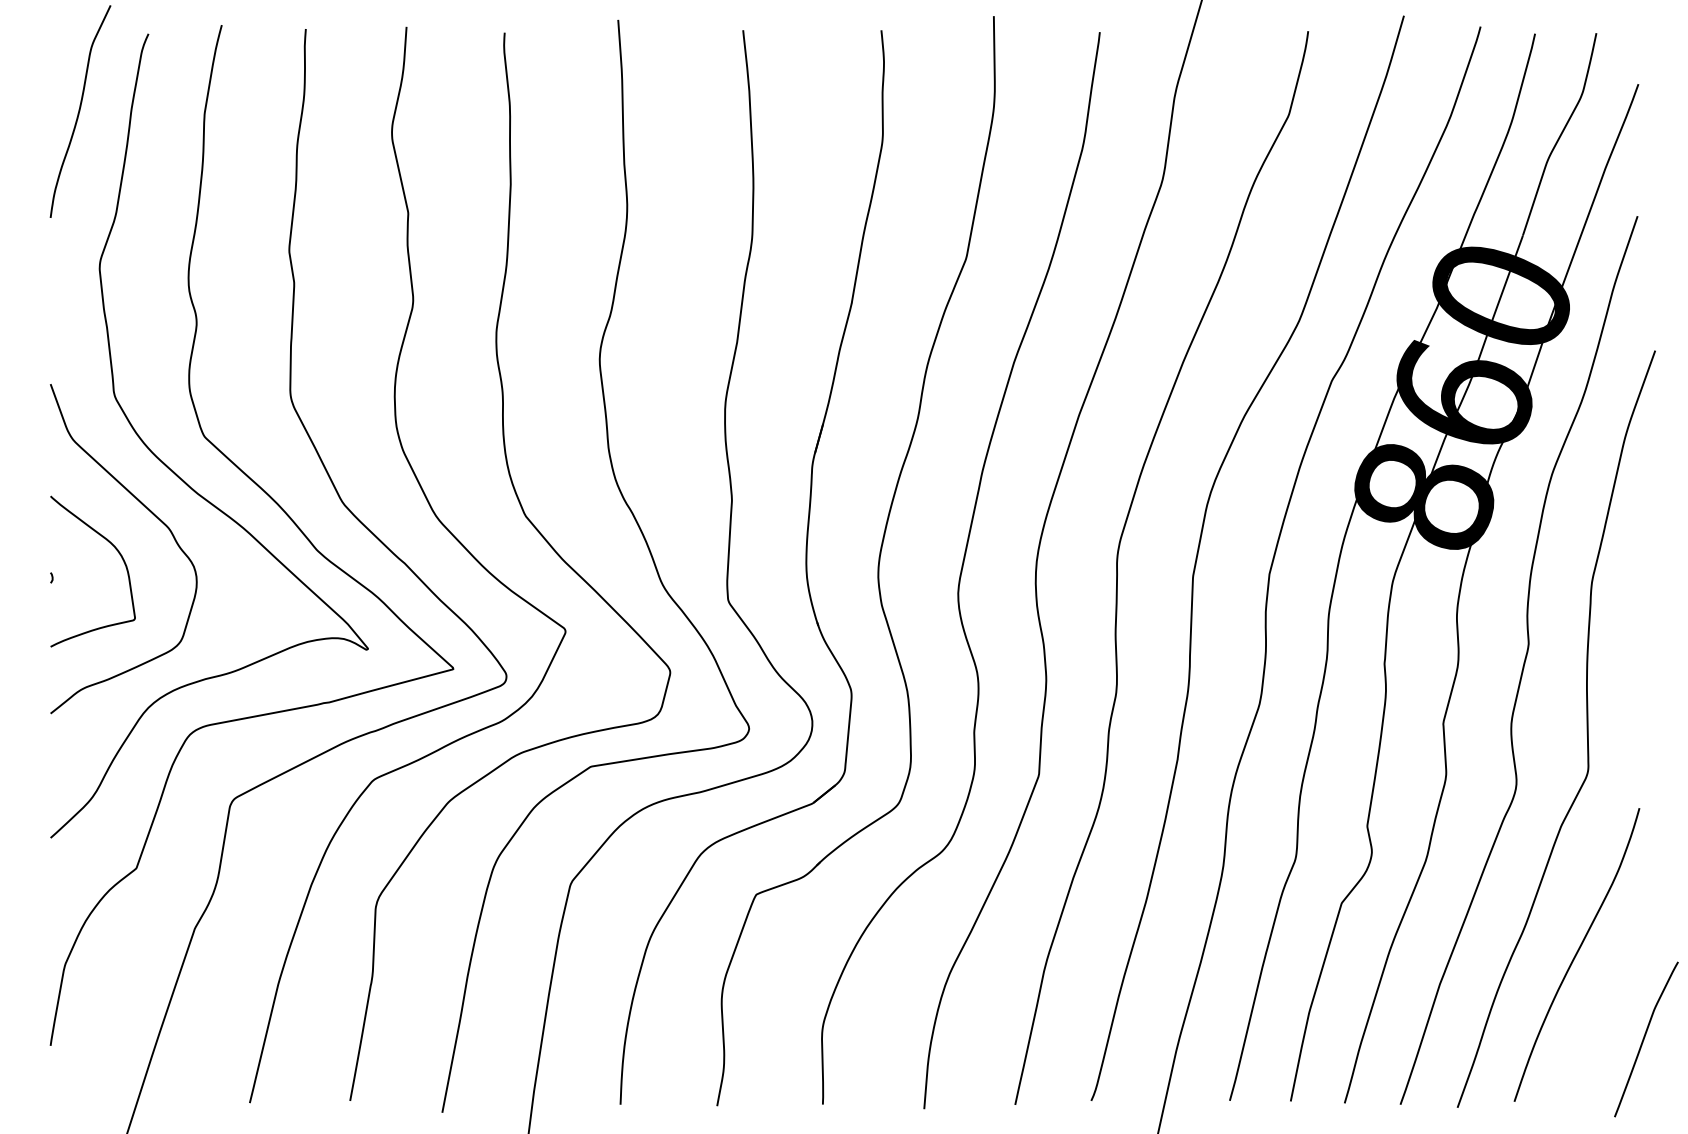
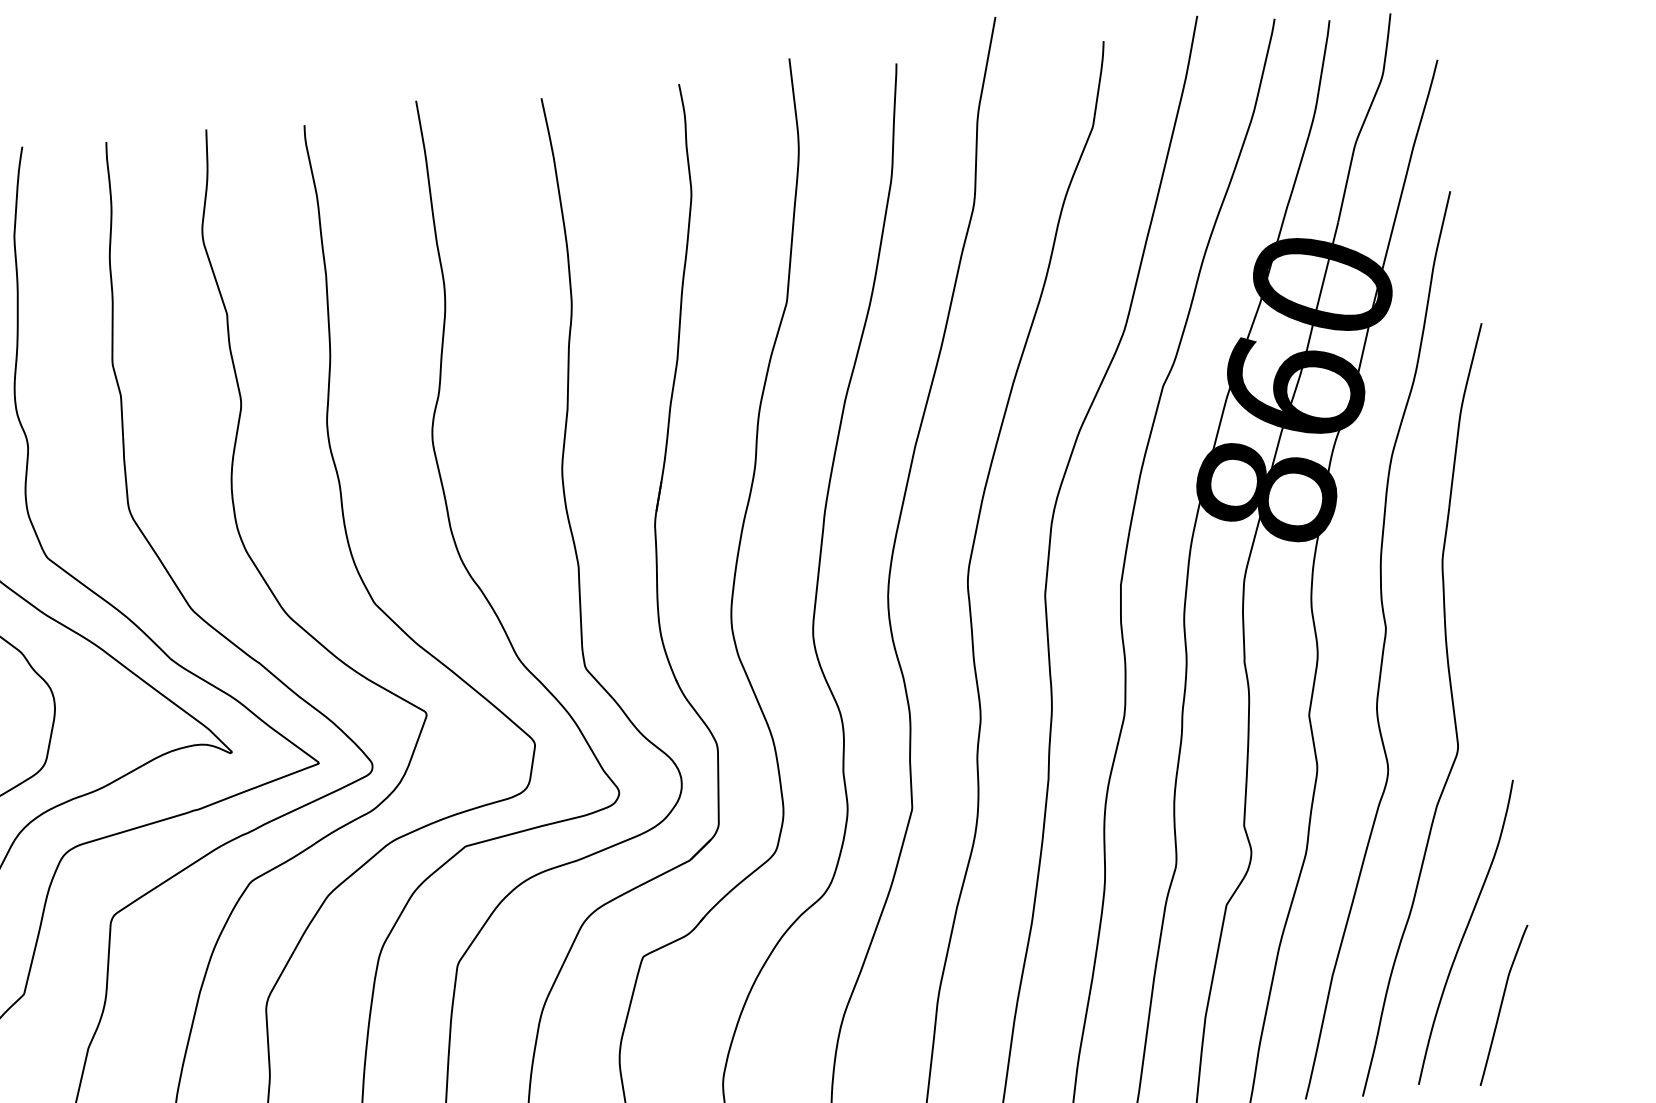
curve: (1644, 1039) -> (1502, 1005), moved

